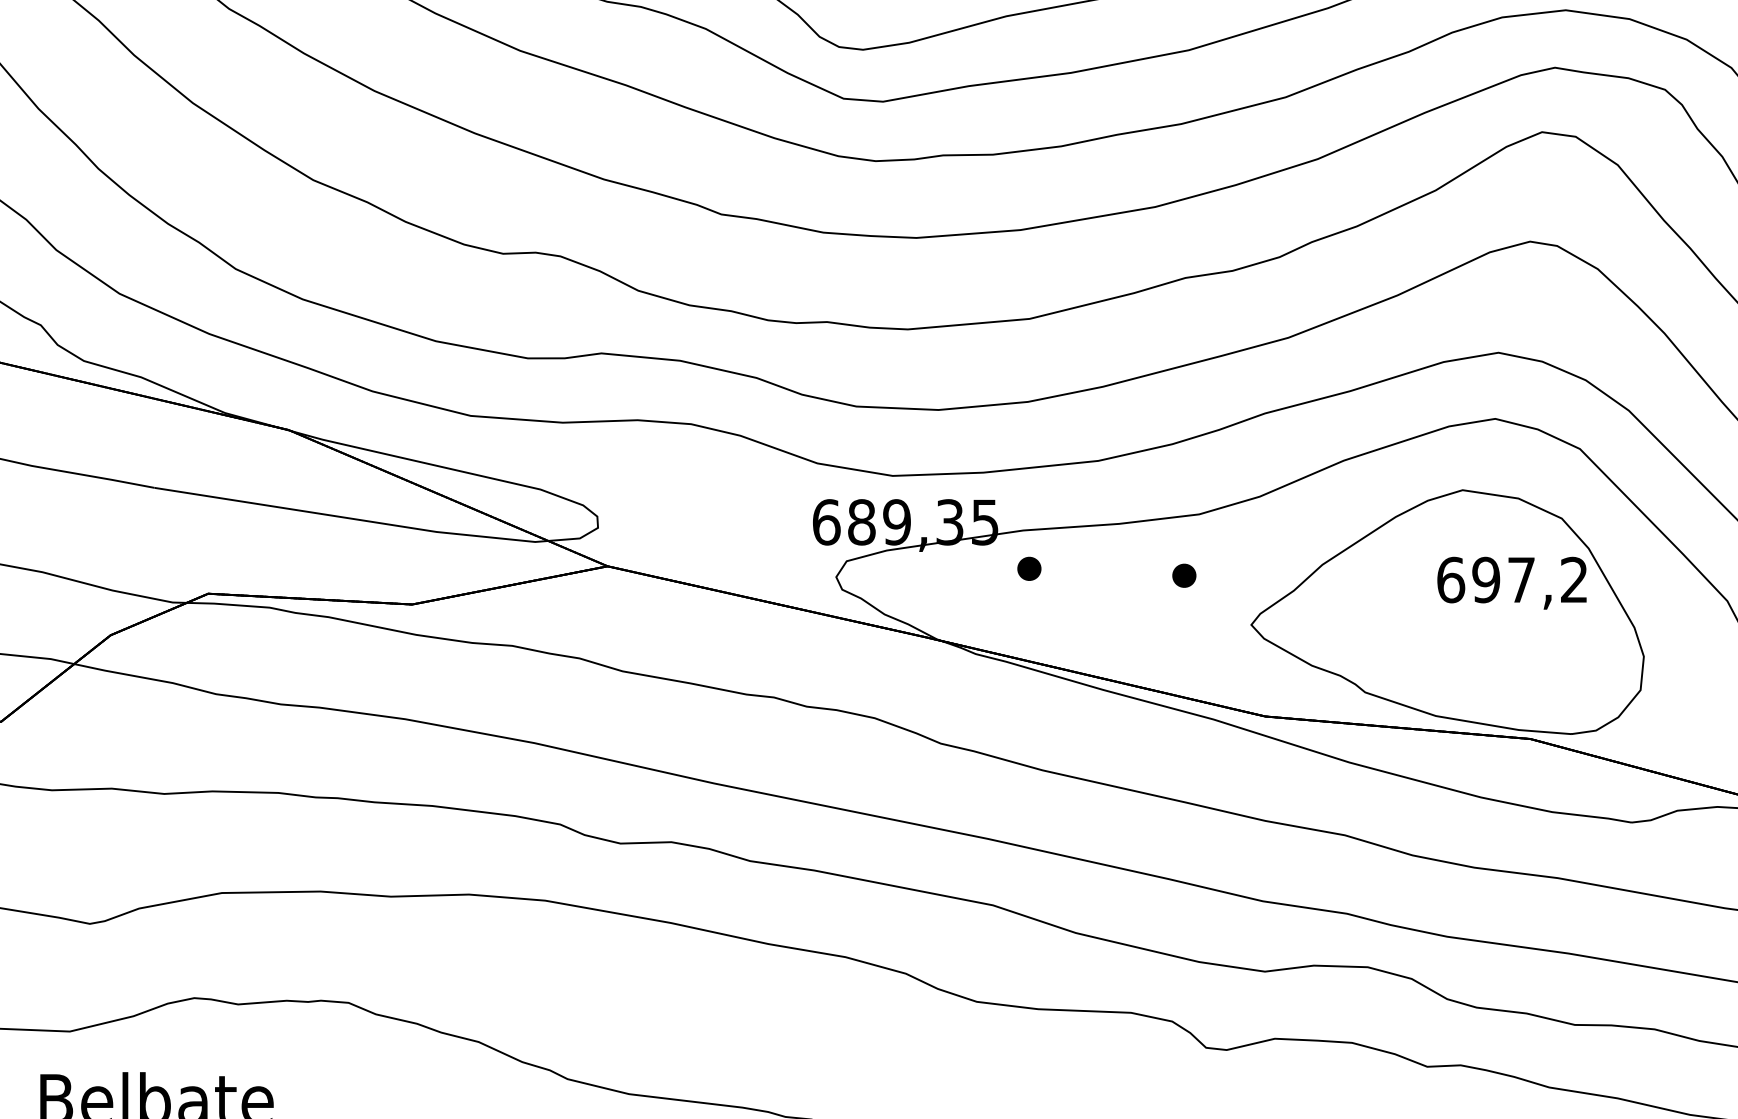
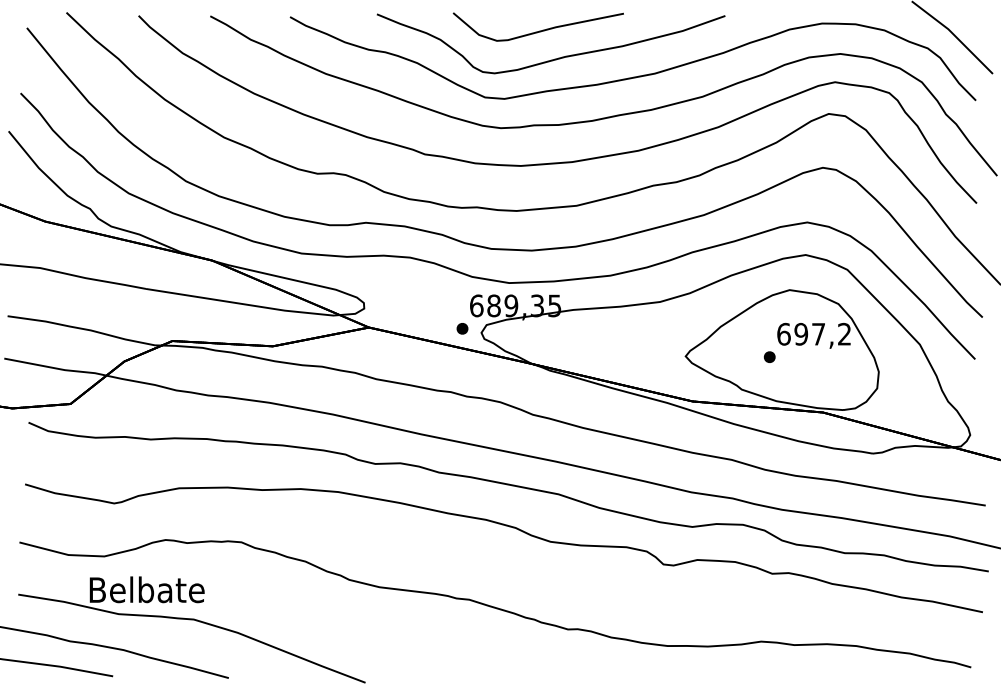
part: (1029, 568) -> (462, 328), moved
part: (1183, 574) -> (769, 356), moved

